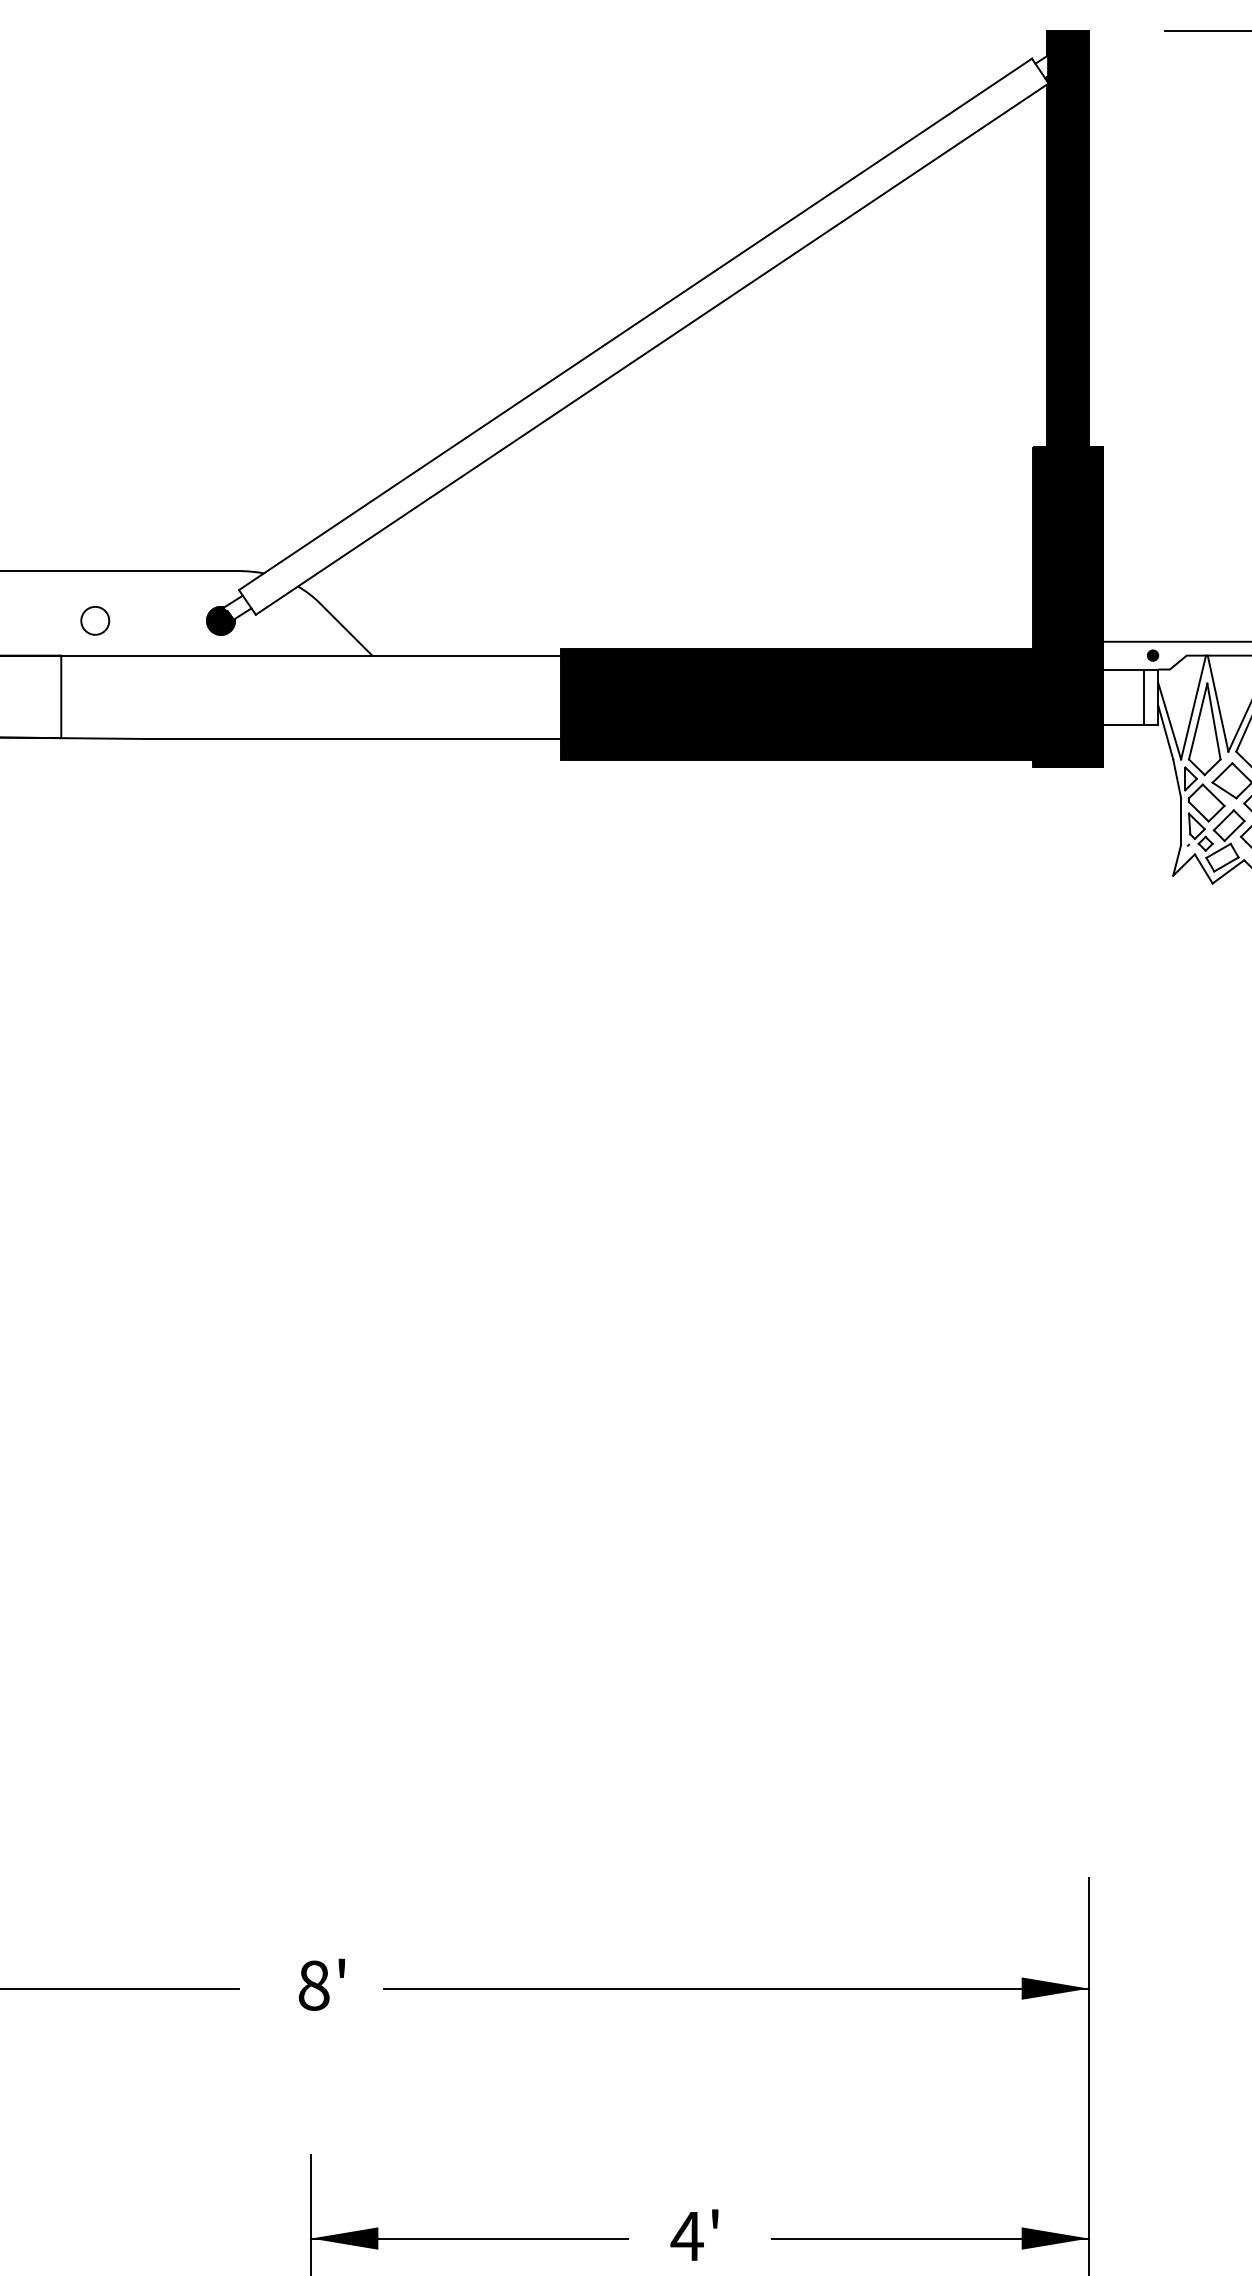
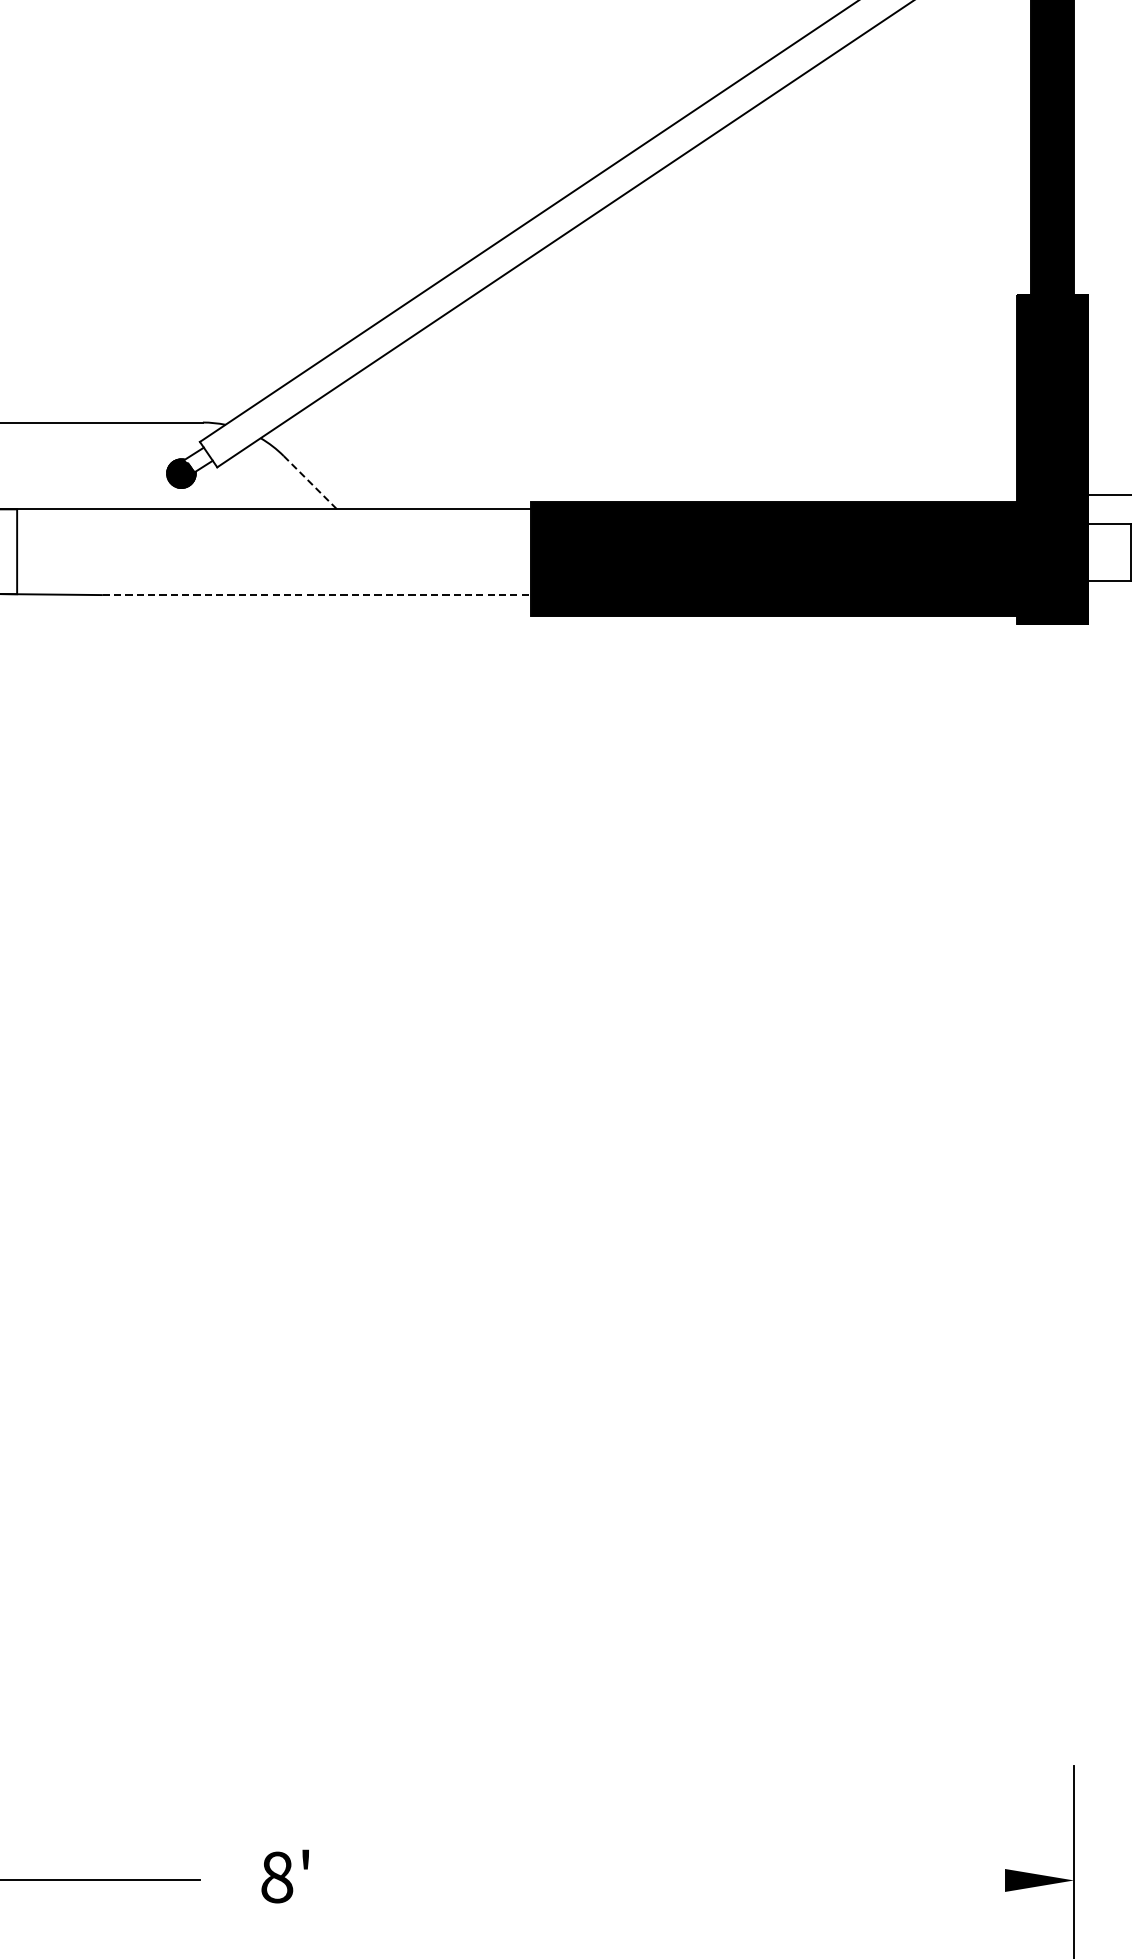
circle: (95, 620) -> (52, 473), removed
line: (346, 629) -> (310, 482), solid -> dashed
line: (353, 738) -> (317, 594), solid -> dashed
line: (735, 1988) -> (710, 1880), removed

